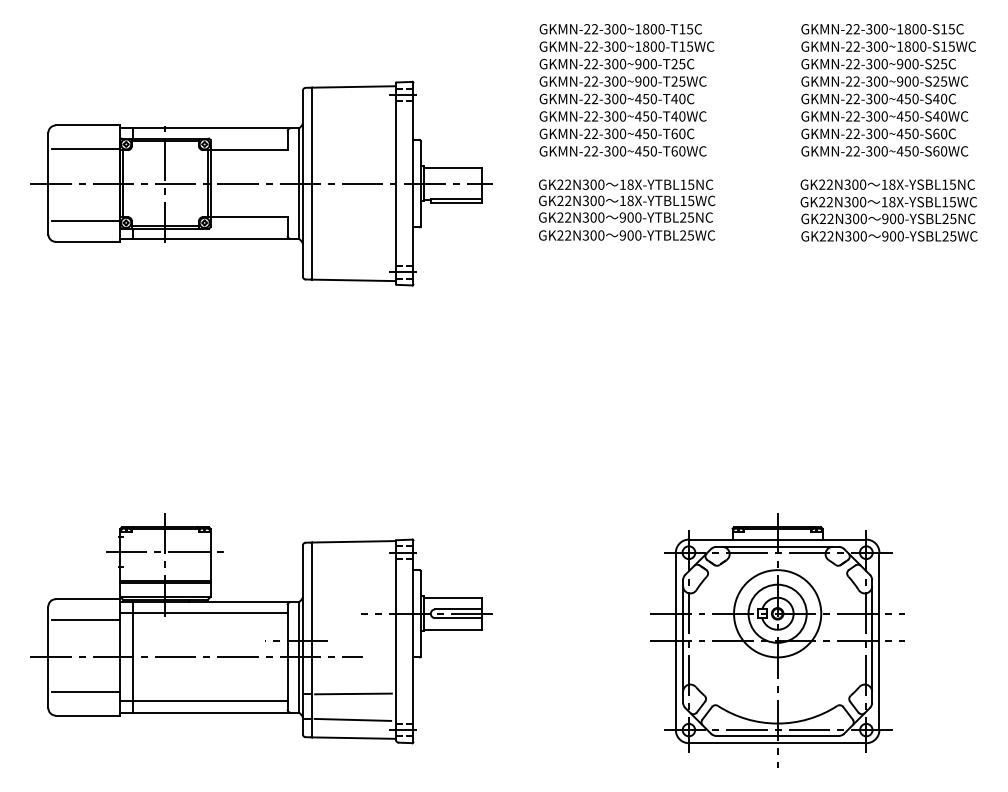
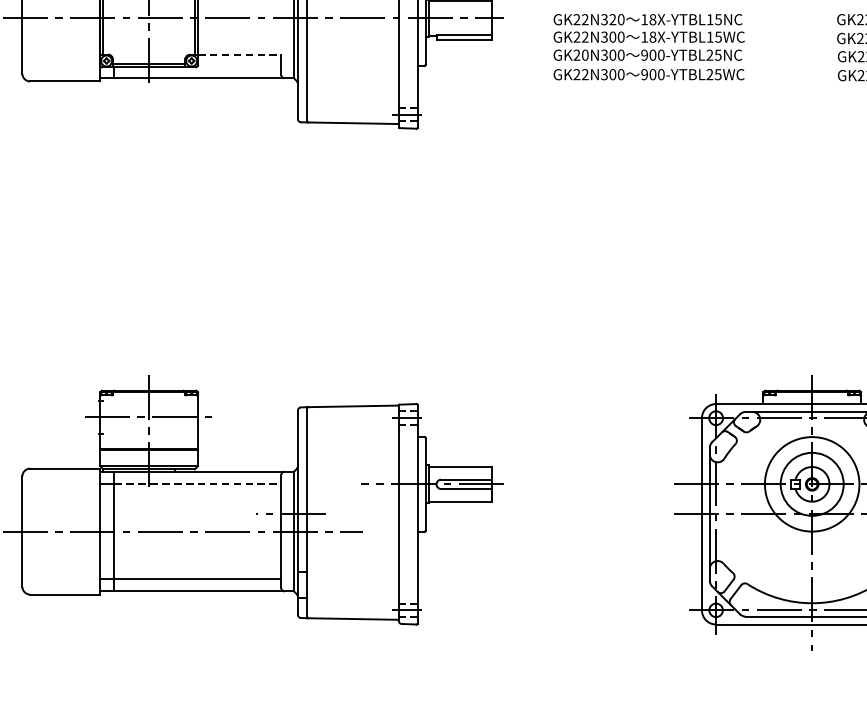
text: (593, 184) -> (612, 19), GK22N300 -> GK22N320
line: (249, 217) -> (240, 55), solid -> dashed
text: (568, 217) -> (585, 55), GK22N300 -> GK20N300
line: (85, 221) -> (62, 59), removed
line: (211, 613) -> (198, 484), solid -> dashed
line: (85, 619) -> (62, 490), removed
line: (85, 692) -> (62, 569), removed
line: (353, 693) -> (352, 570), removed
line: (352, 719) -> (351, 598), removed

